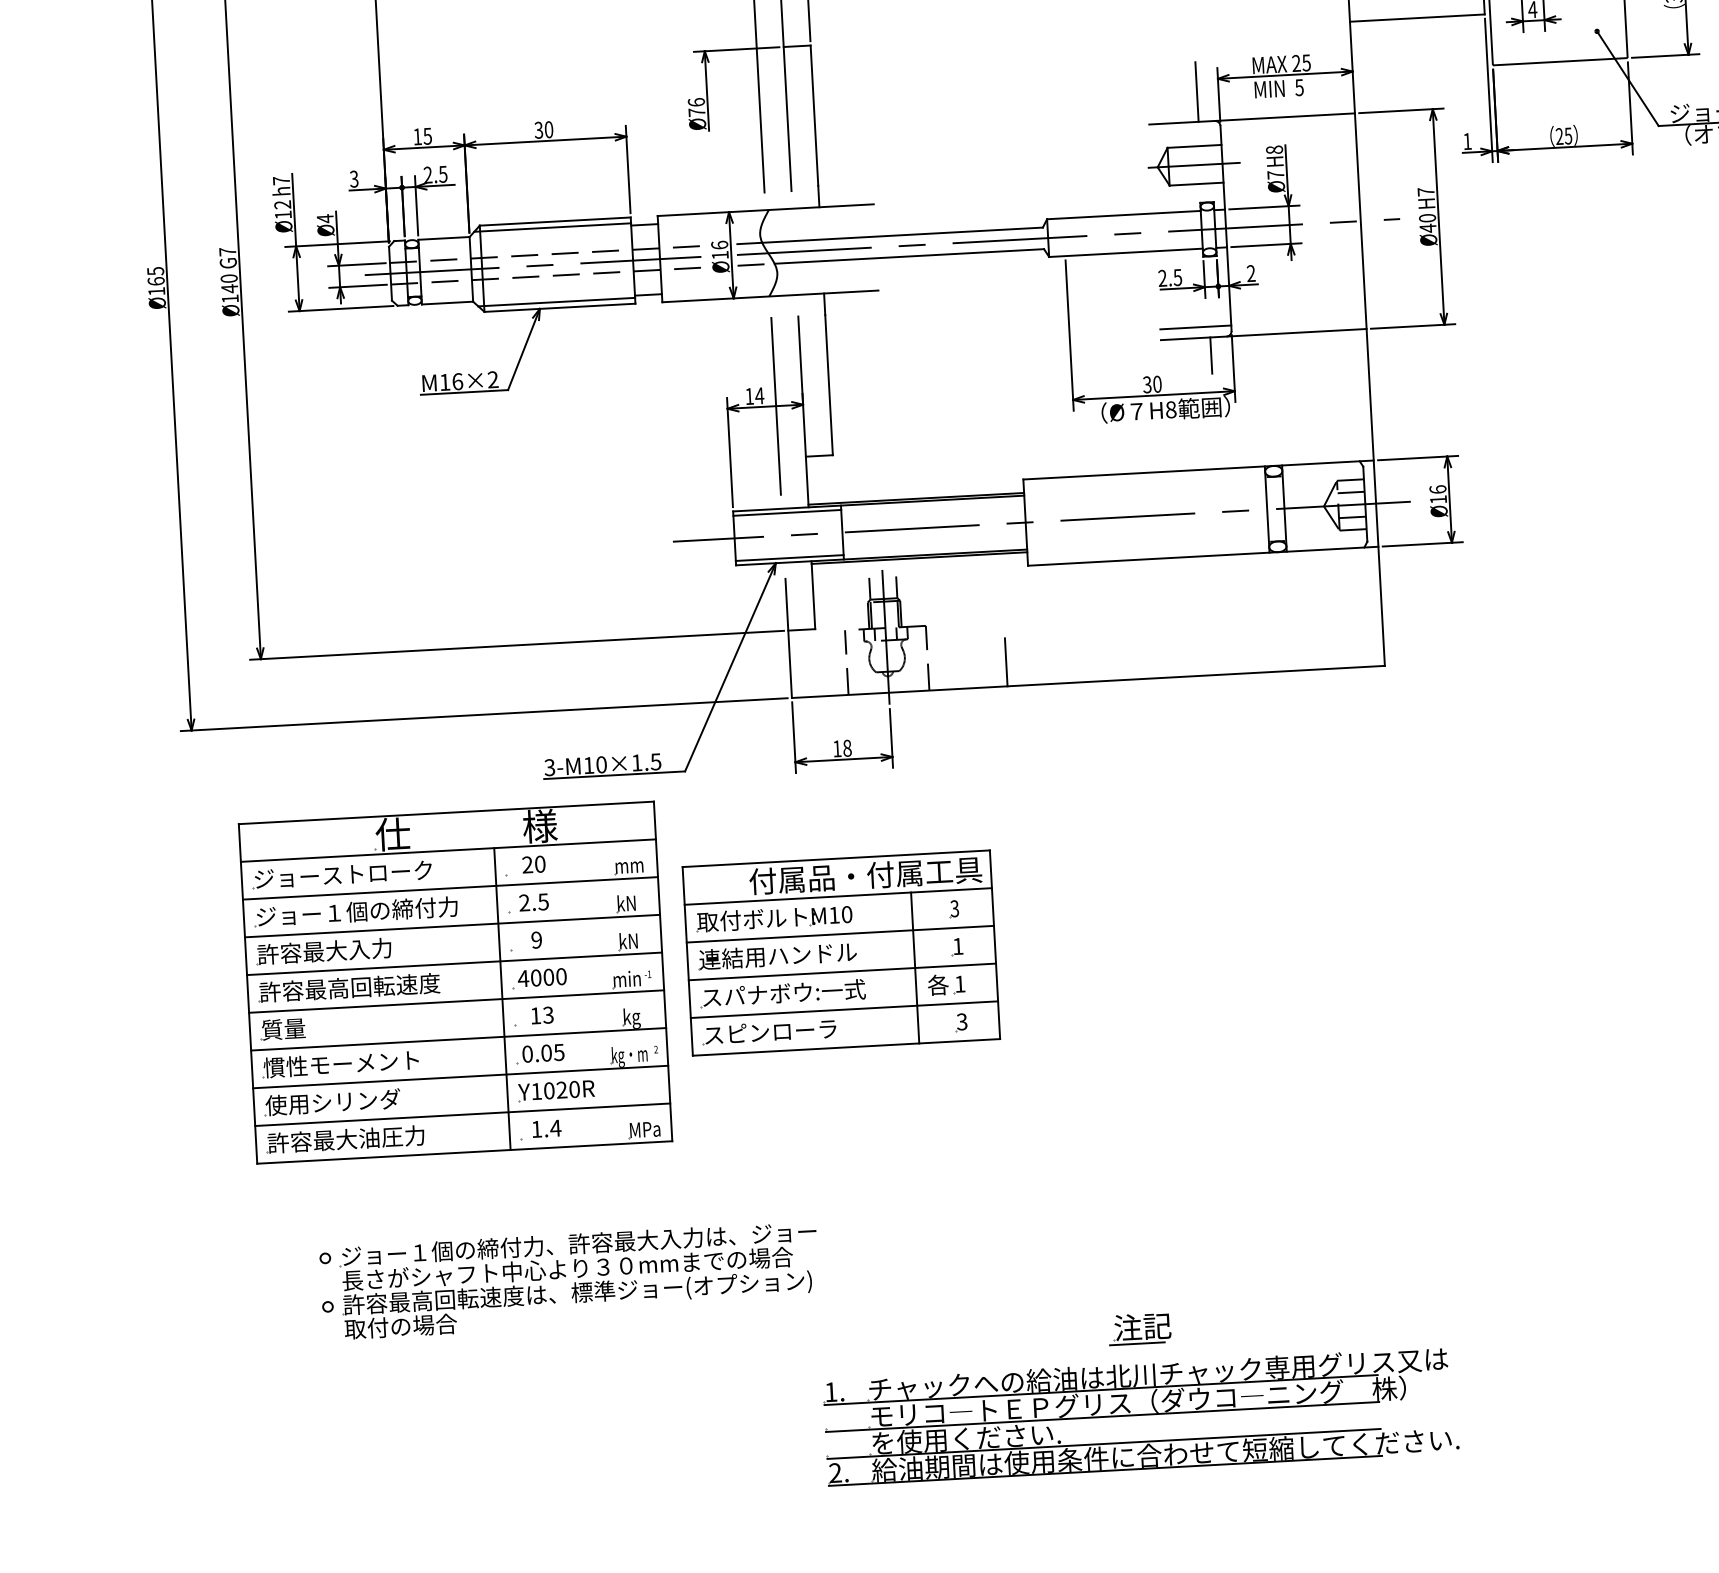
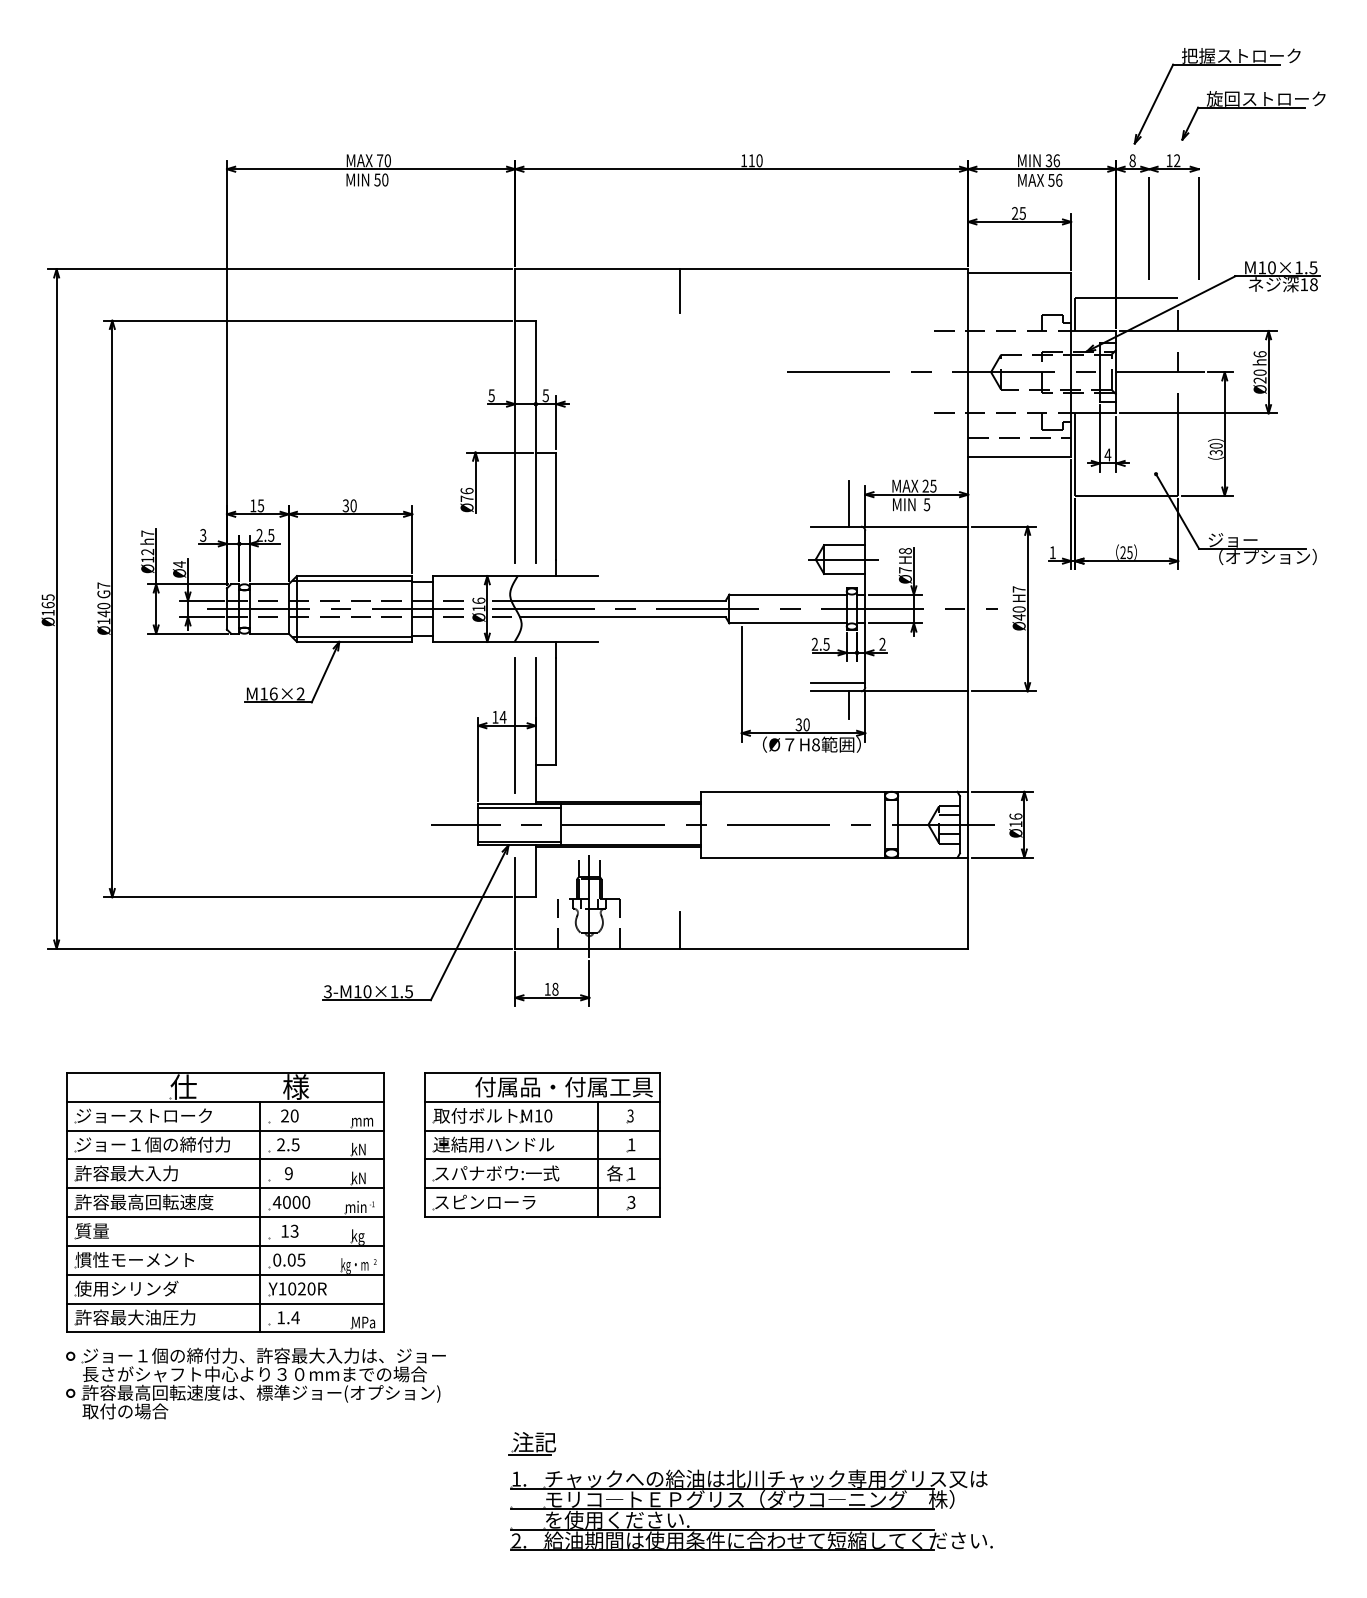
part: (455, 982) -> (225, 1202), moved
part: (569, 1280) -> (255, 1383), moved
part: (1140, 1328) -> (532, 1443), moved

